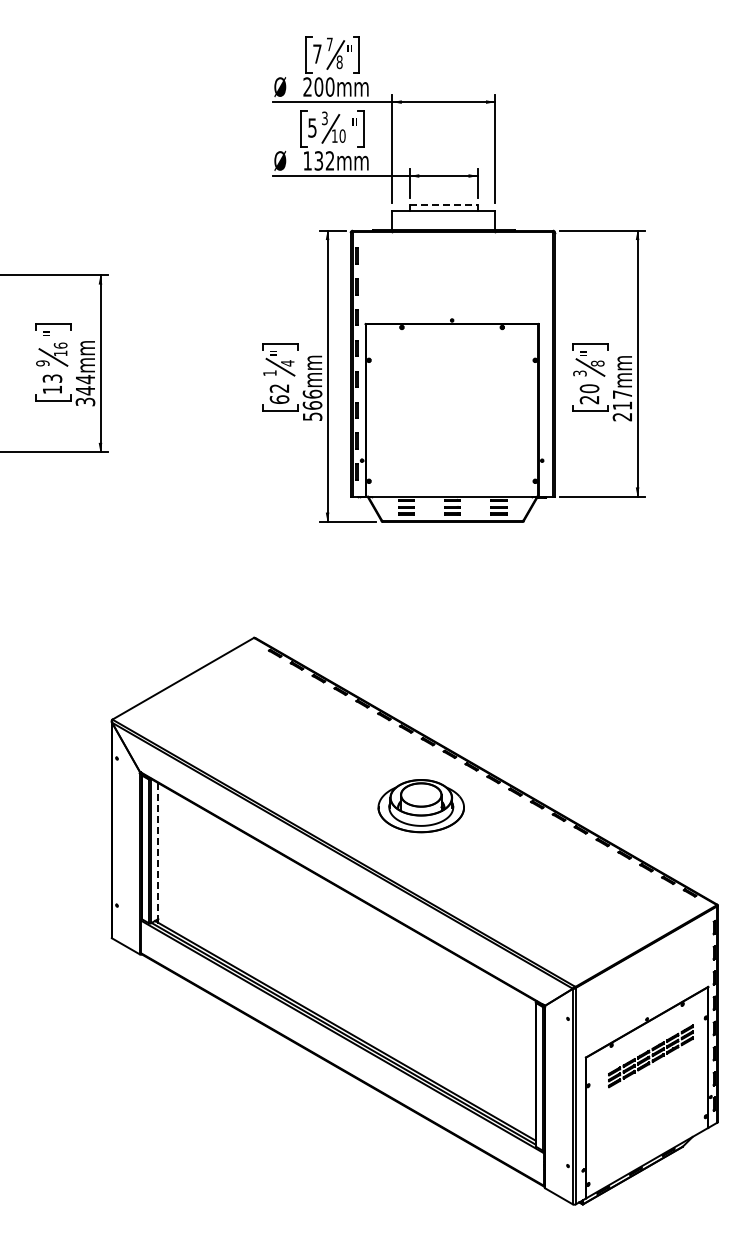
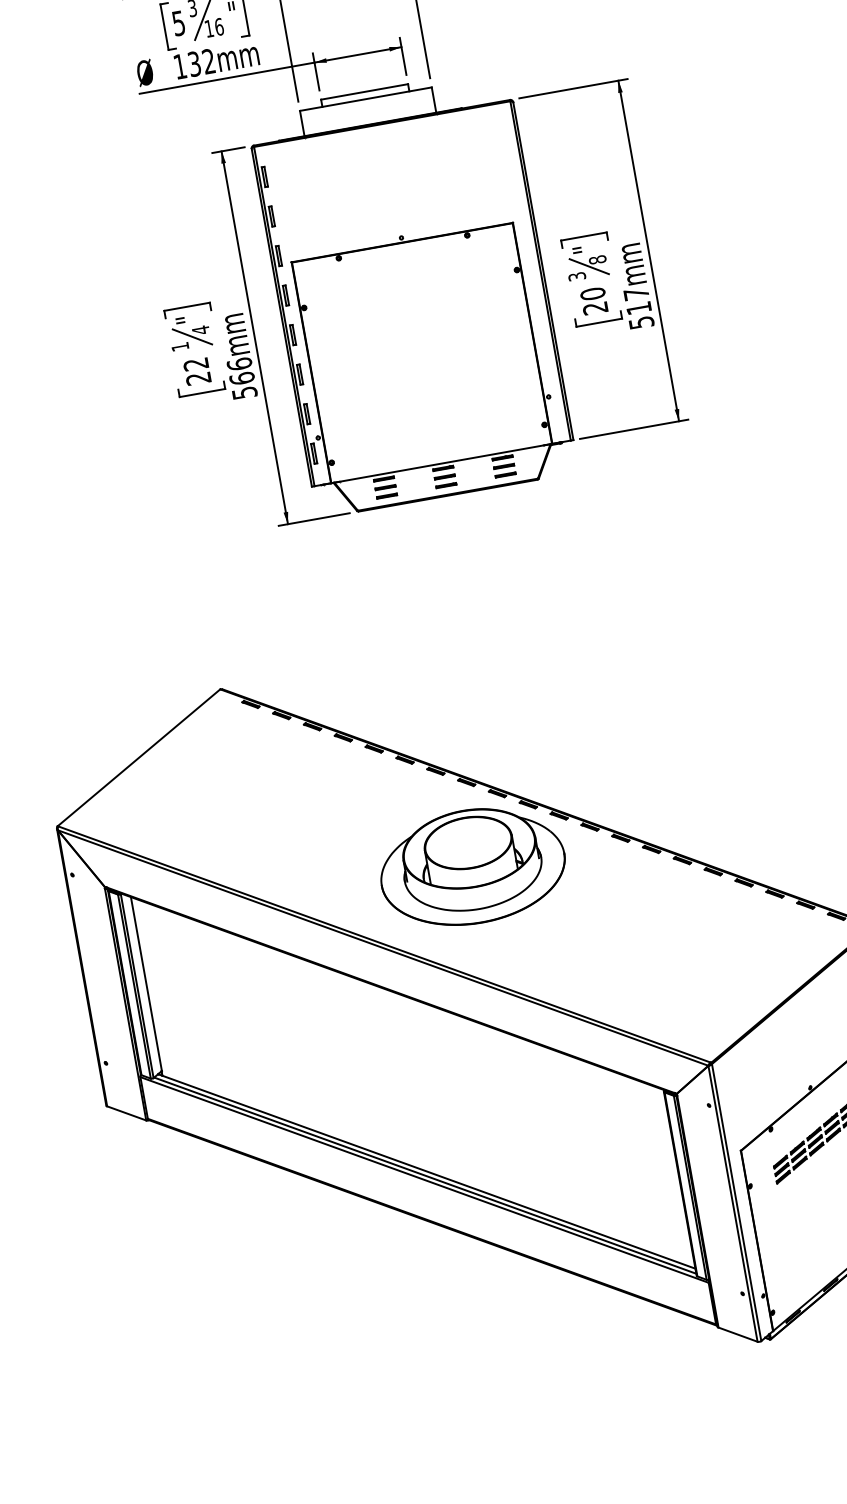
text: (342, 135) -> (218, 26), 10 -> 16
line: (443, 204) -> (363, 91), dashed -> solid
text: (279, 399) -> (198, 378), 62 -> 22
text: (622, 417) -> (641, 323), 217mm -> 517mm
part: (421, 805) -> (472, 865), size x1.67
line: (158, 851) -> (146, 984), dashed -> solid

